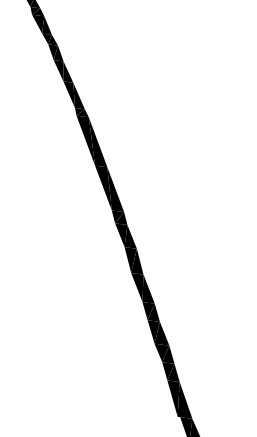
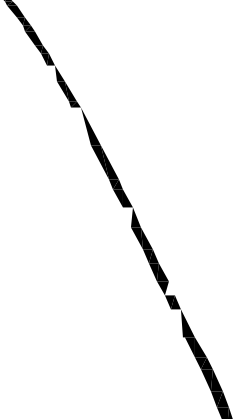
fill: (57, 70) -> (51, 73), removed
fill: (85, 140) -> (80, 126), removed
fill: (128, 260) -> (127, 217), removed
fill: (168, 354) -> (169, 288), removed
fill: (171, 398) -> (176, 323), removed

